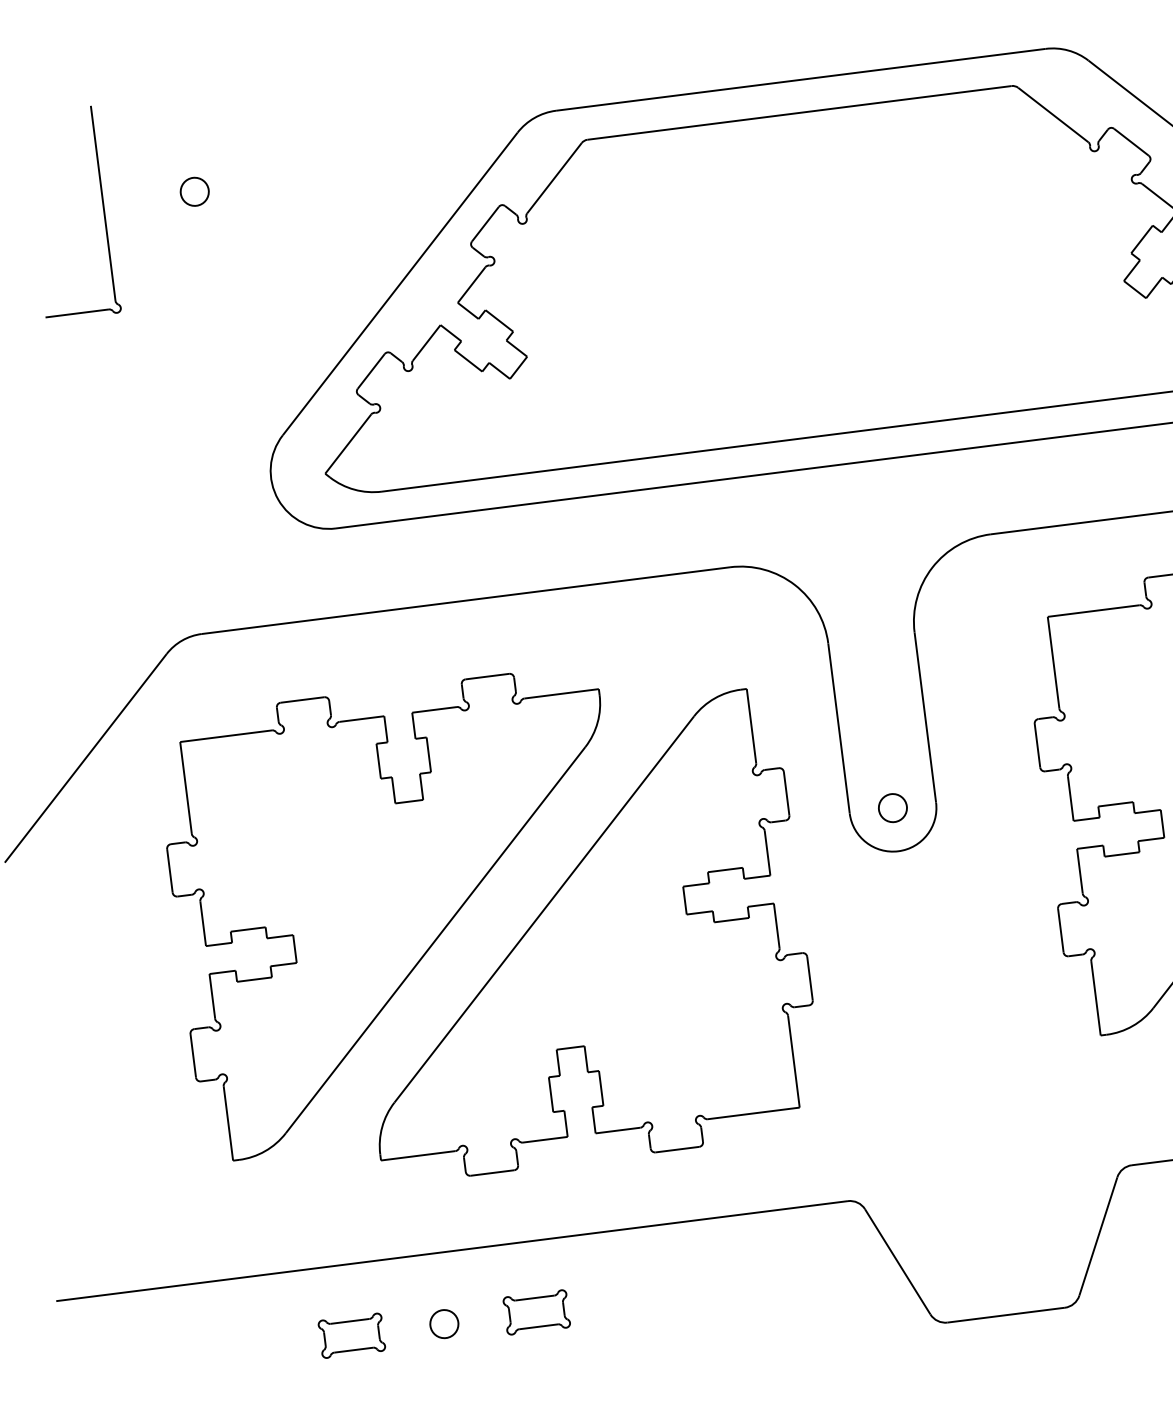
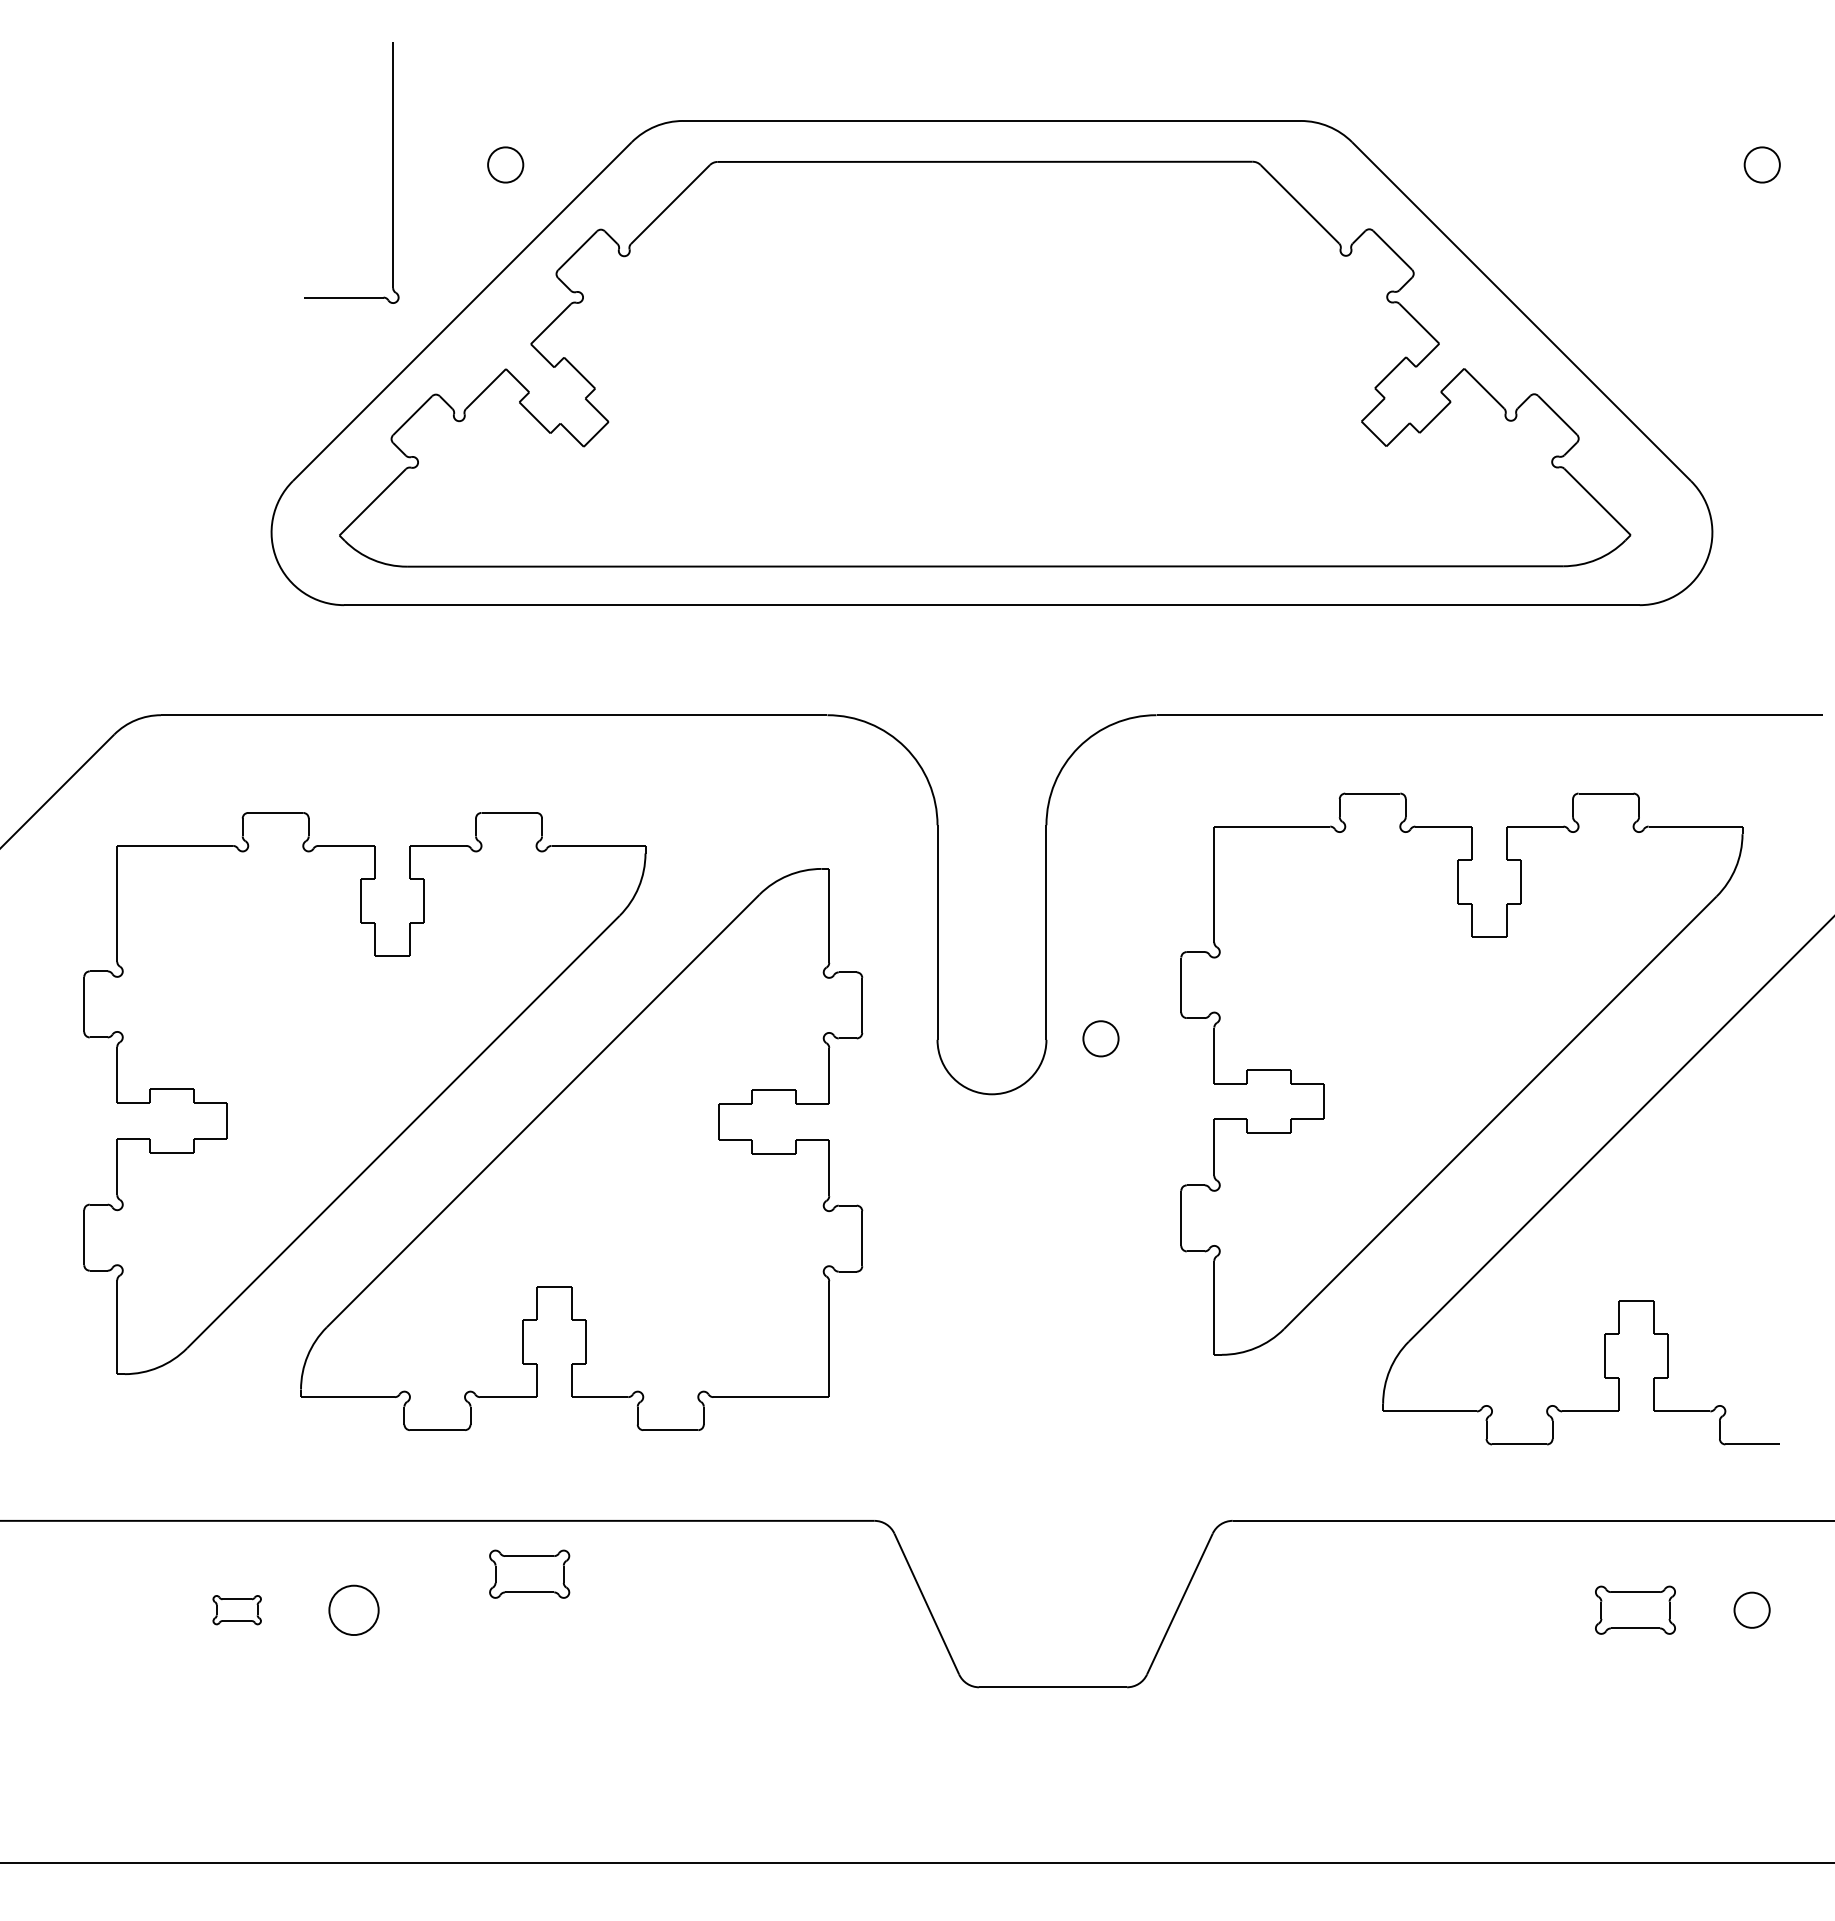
part: (194, 191) -> (505, 164), moved
part: (103, 209) -> (392, 172), moved
part: (892, 807) -> (1100, 1038), moved
part: (536, 1311) -> (529, 1573), moved
part: (443, 1323) -> (353, 1609), size x1.4
part: (351, 1335) -> (236, 1609), size x0.6

